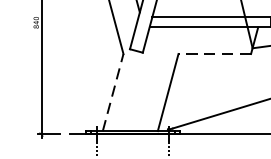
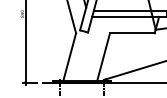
line: (213, 54) -> (131, 33), dashed -> solid
line: (112, 93) -> (69, 57), dashed -> solid

